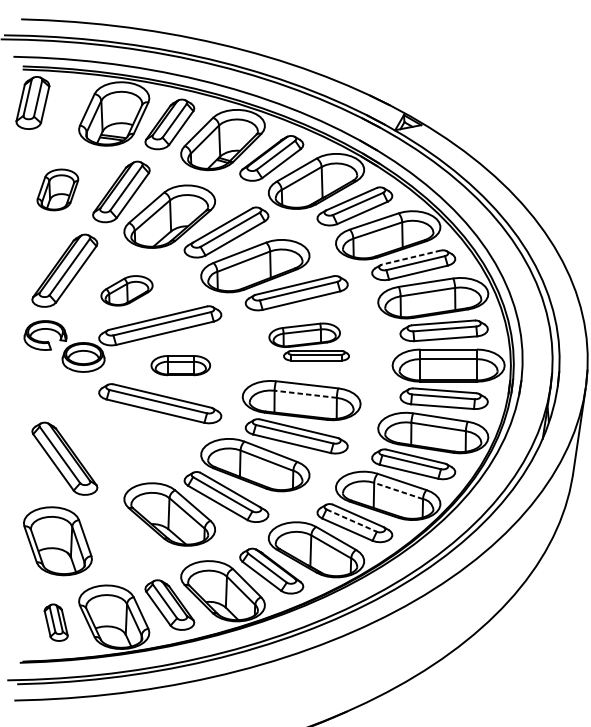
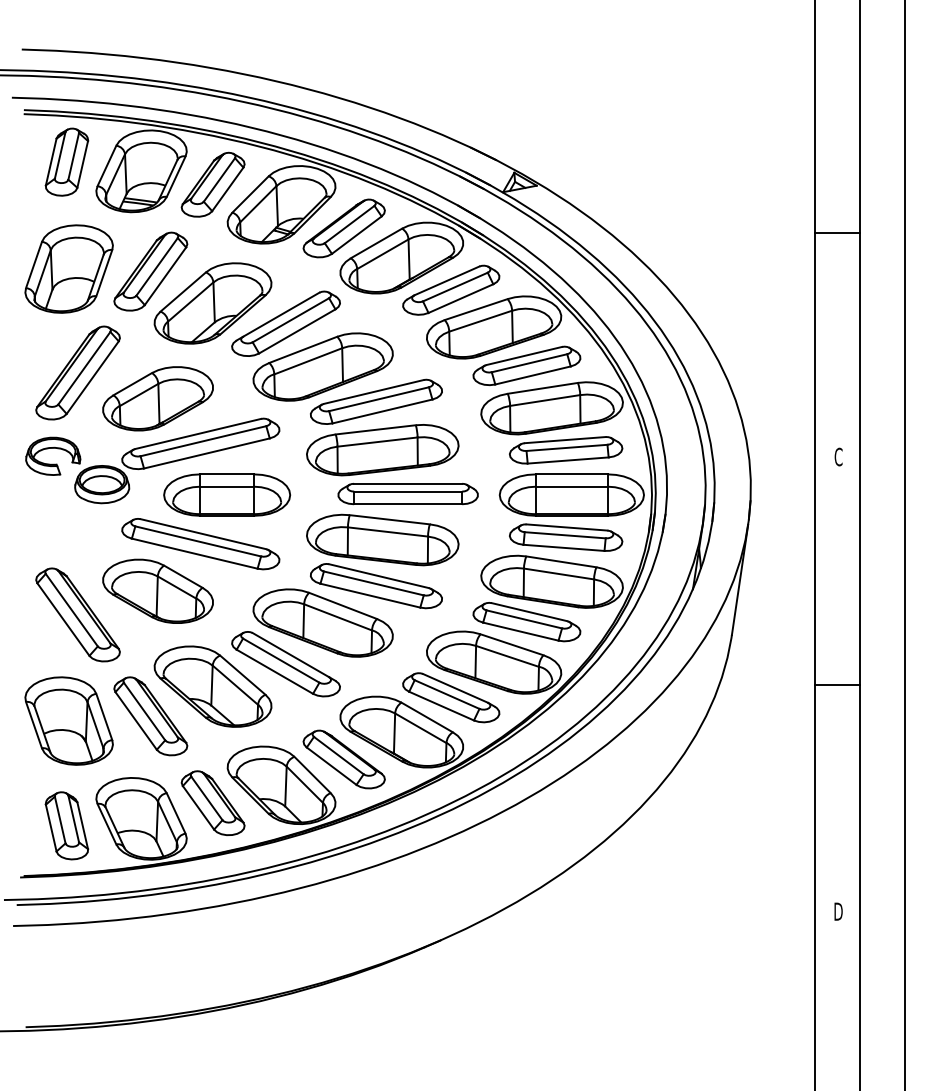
part: (32, 102) -> (66, 161), moved
part: (57, 189) -> (68, 268), size x1.67
line: (411, 257) -> (524, 355), dashed -> solid
part: (126, 290) -> (157, 398), size x1.67
part: (309, 341) -> (392, 464), size x1.67
part: (180, 365) -> (227, 494), size x1.67
line: (305, 393) -> (387, 531), dashed -> solid
part: (126, 439) -> (157, 590), added
line: (398, 491) -> (507, 656), dashed -> solid
line: (351, 520) -> (447, 694), dashed -> solid
part: (121, 537) -> (150, 716), added
part: (55, 622) -> (66, 825), size x1.43

